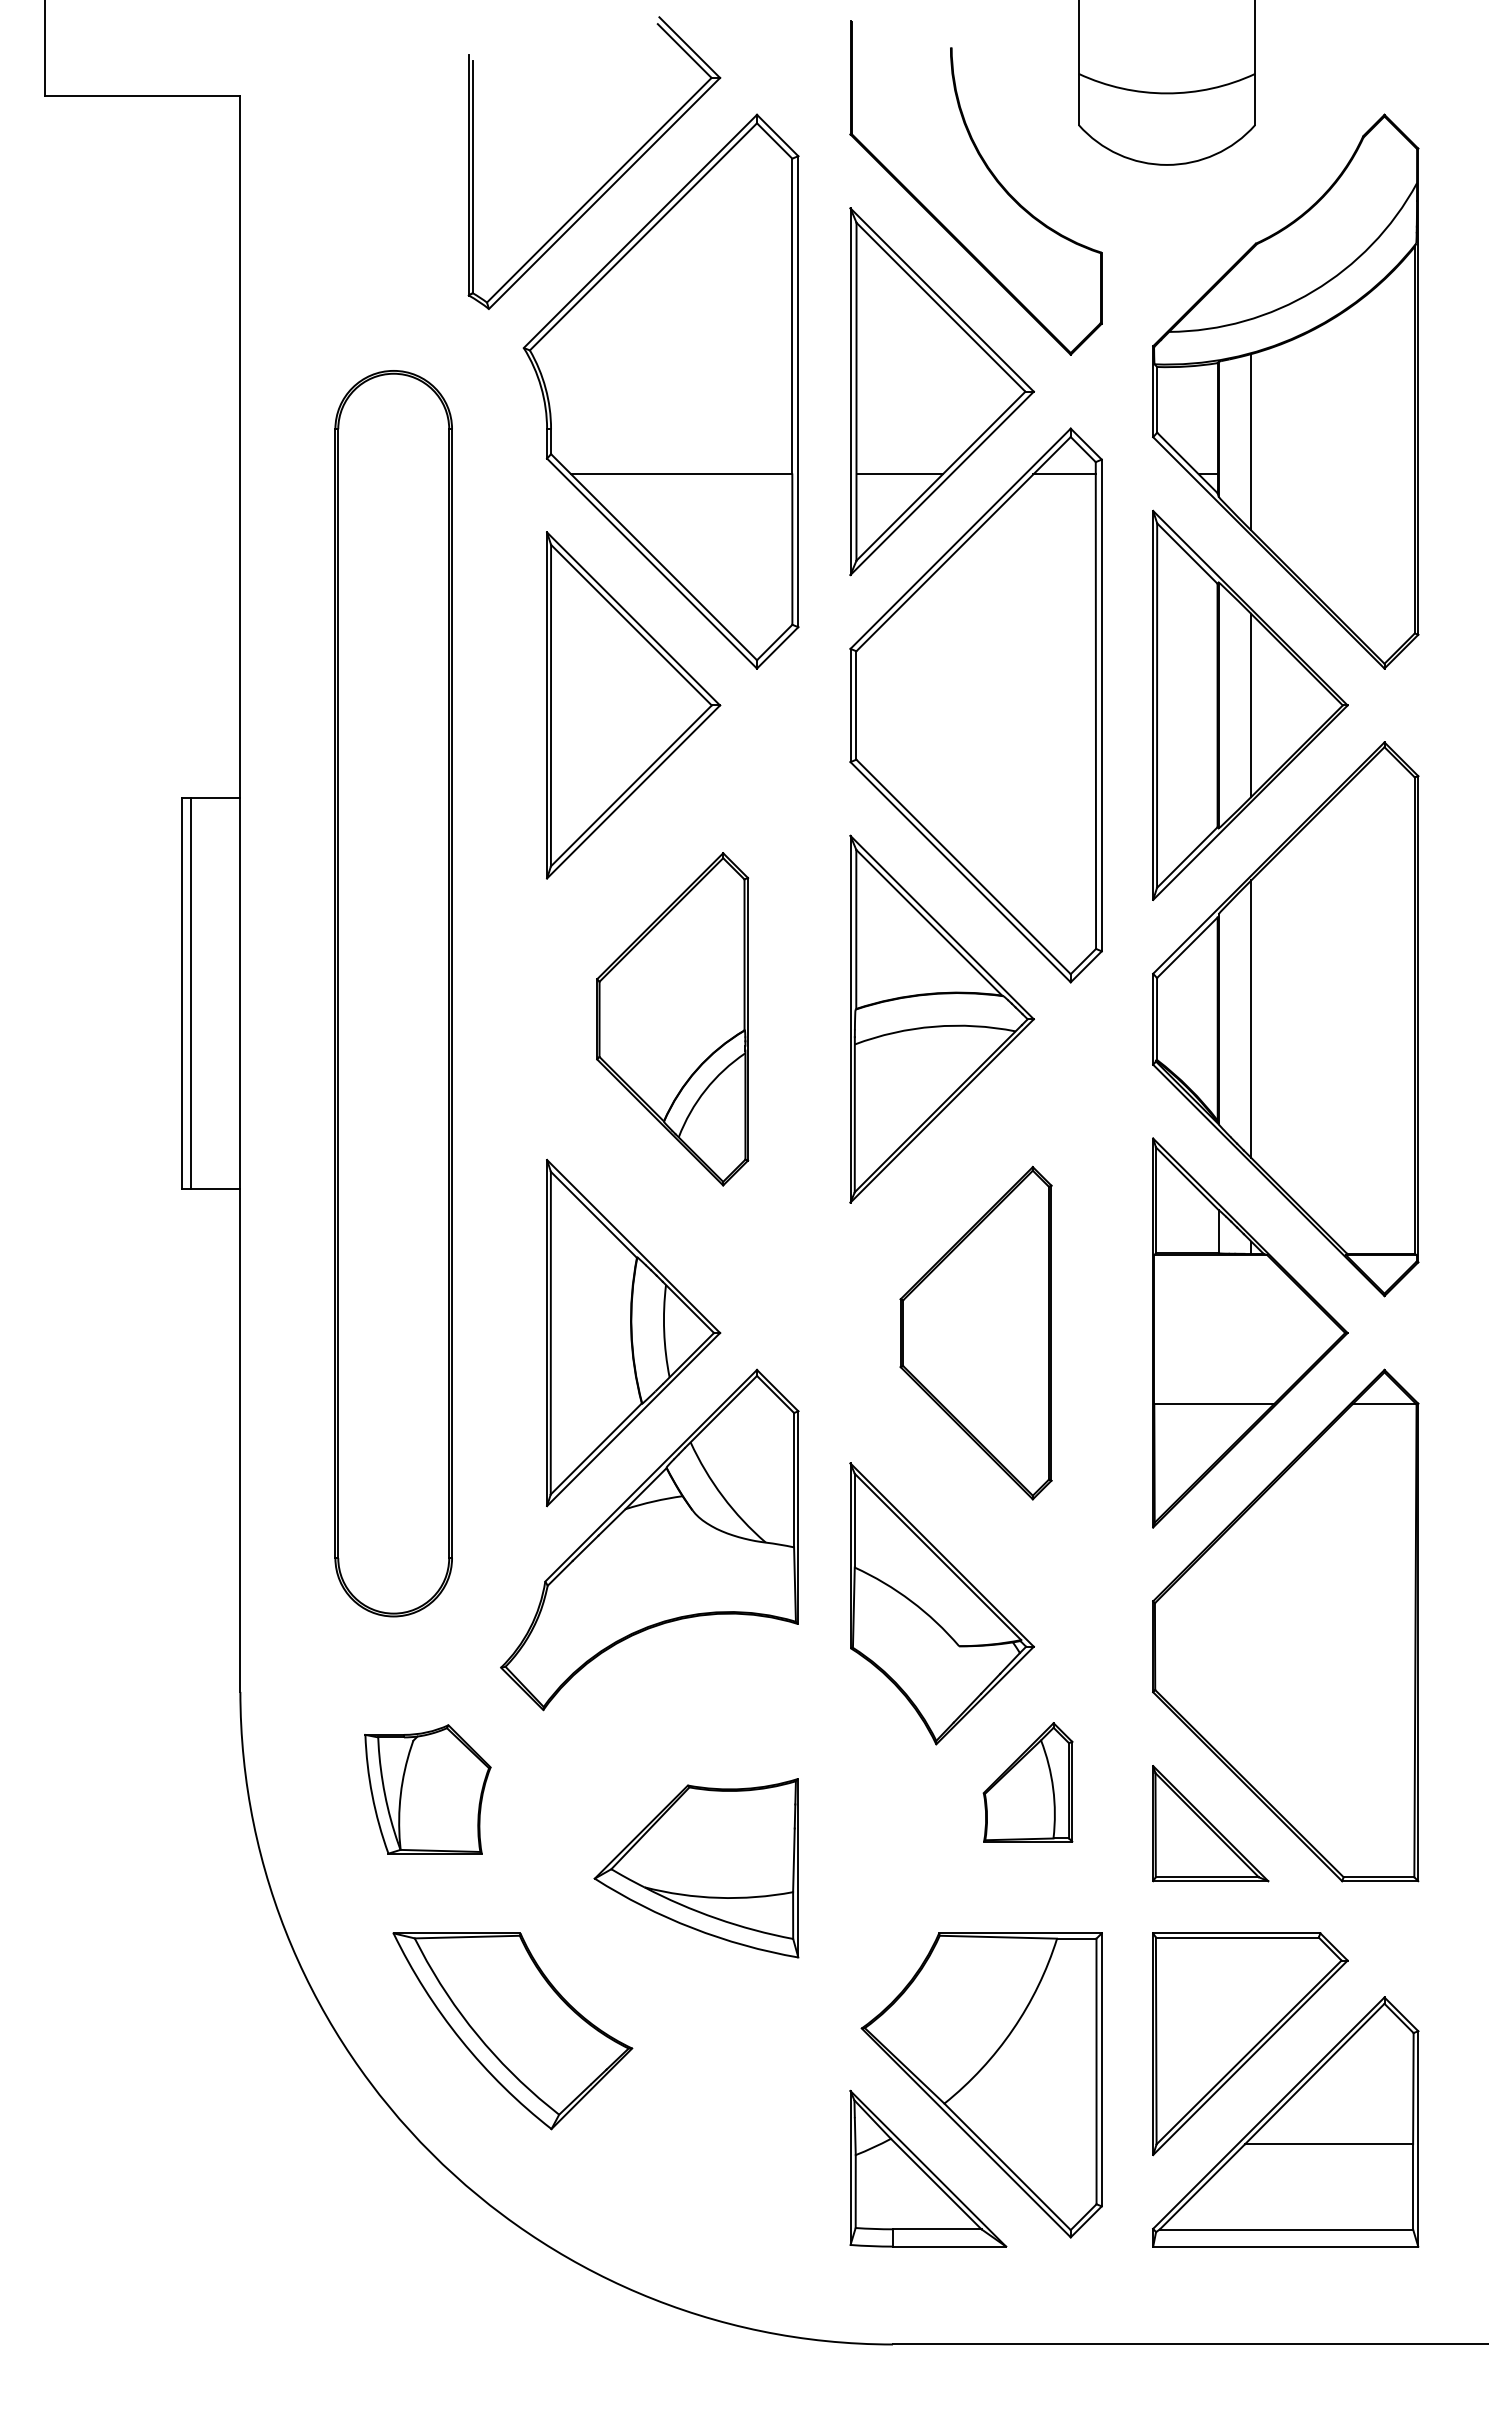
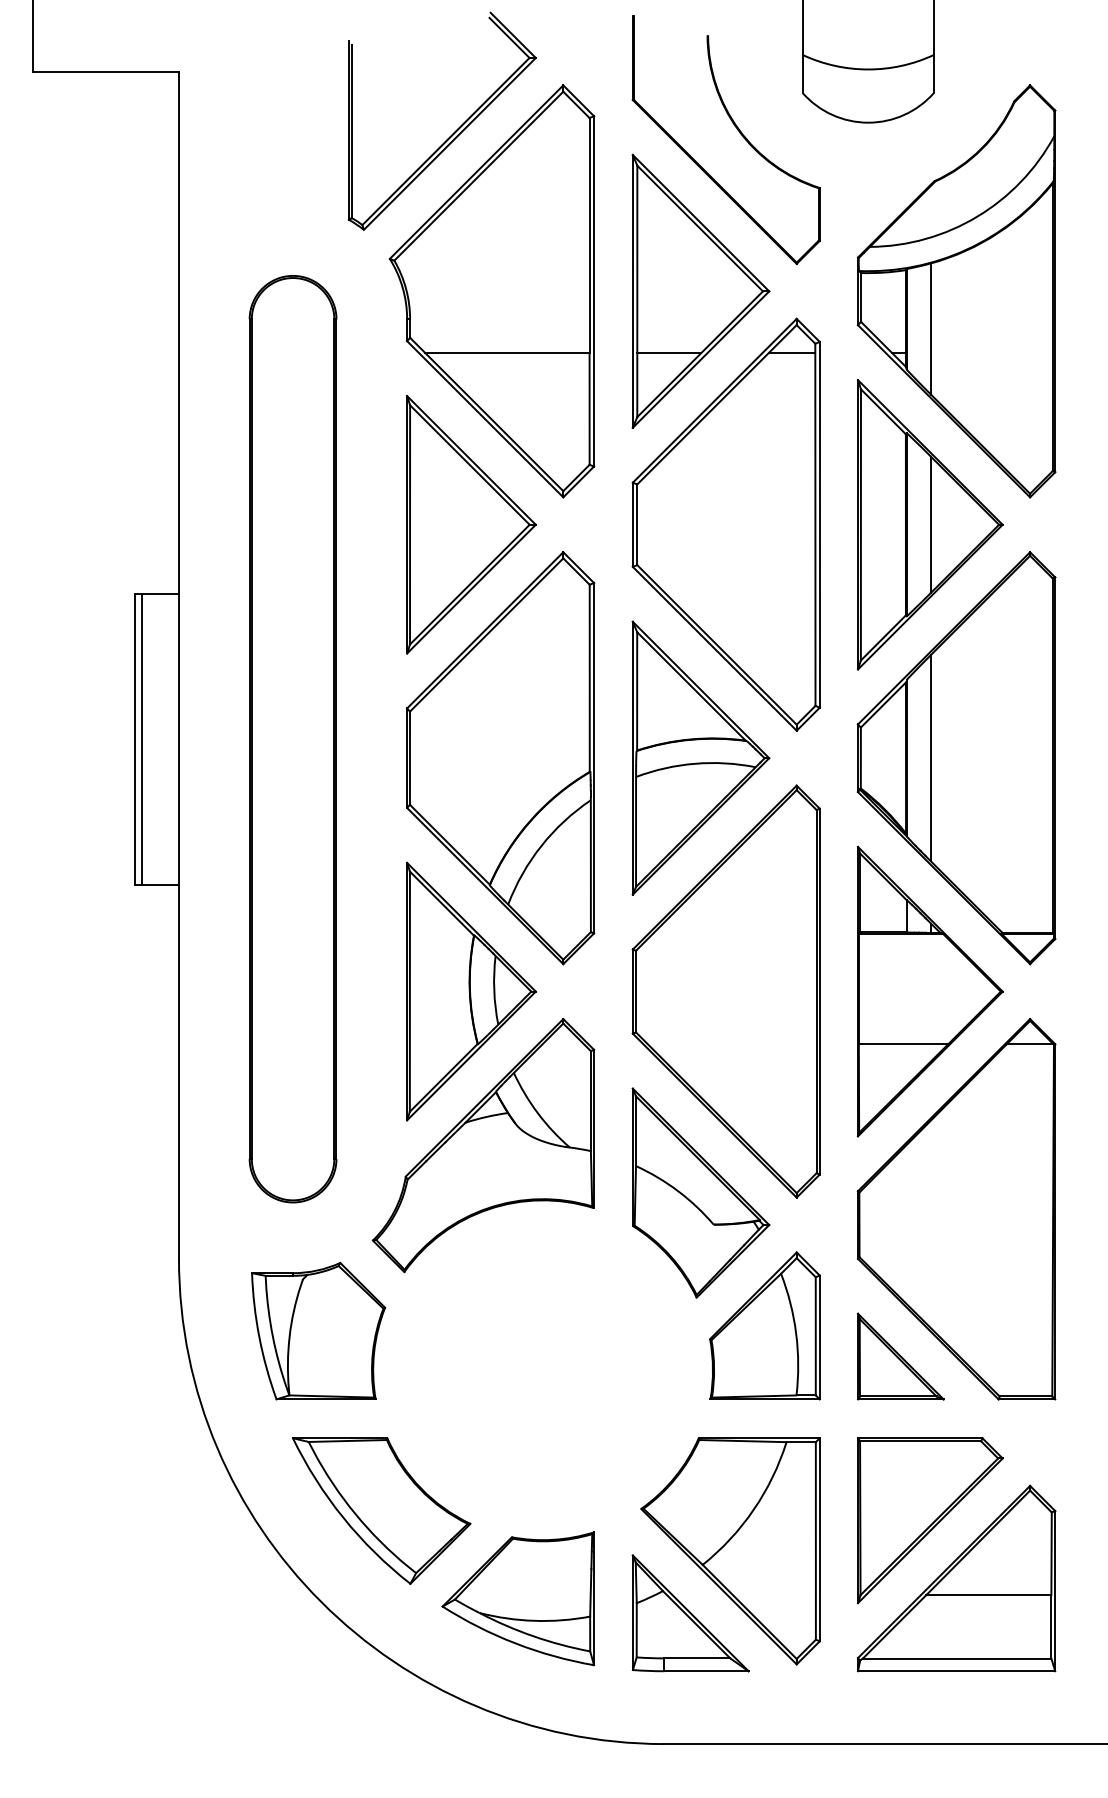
part: (672, 1019) -> (500, 758), size x1.67
part: (975, 1333) -> (725, 991), size x1.67
part: (1027, 1782) -> (764, 1325), size x1.67
part: (427, 1789) -> (318, 1331), size x1.43
part: (696, 1868) -> (518, 1599), moved

